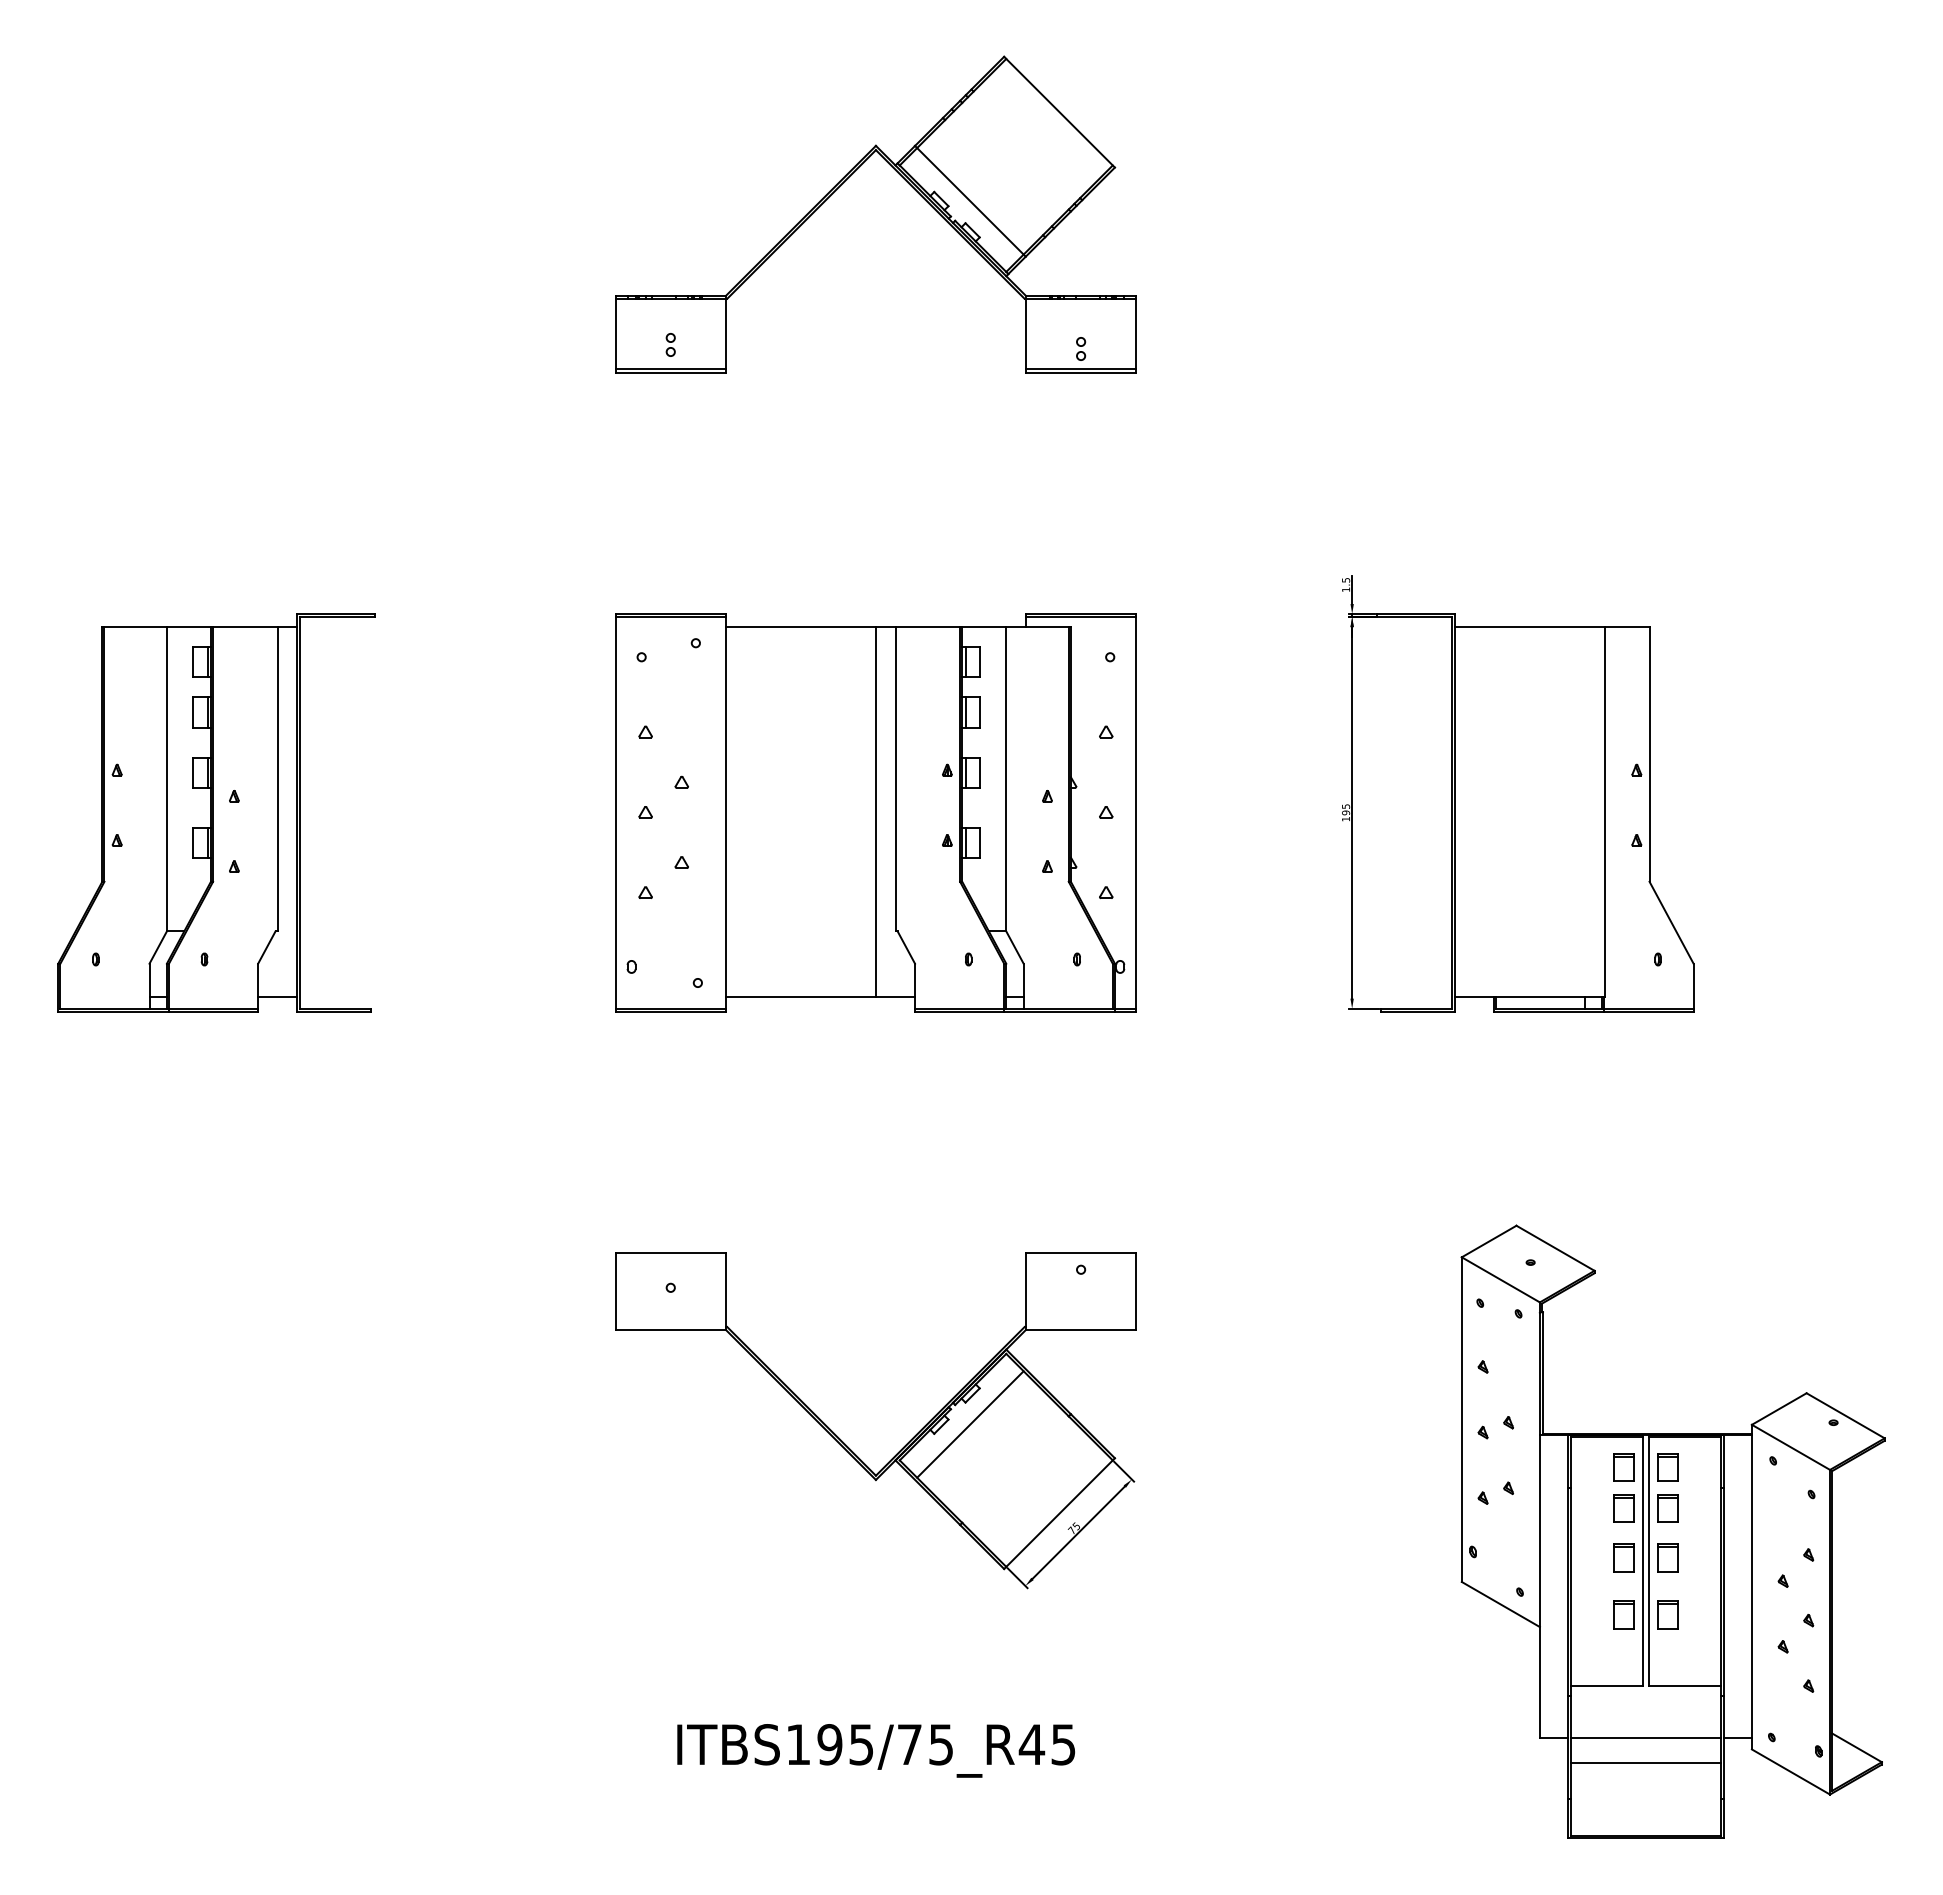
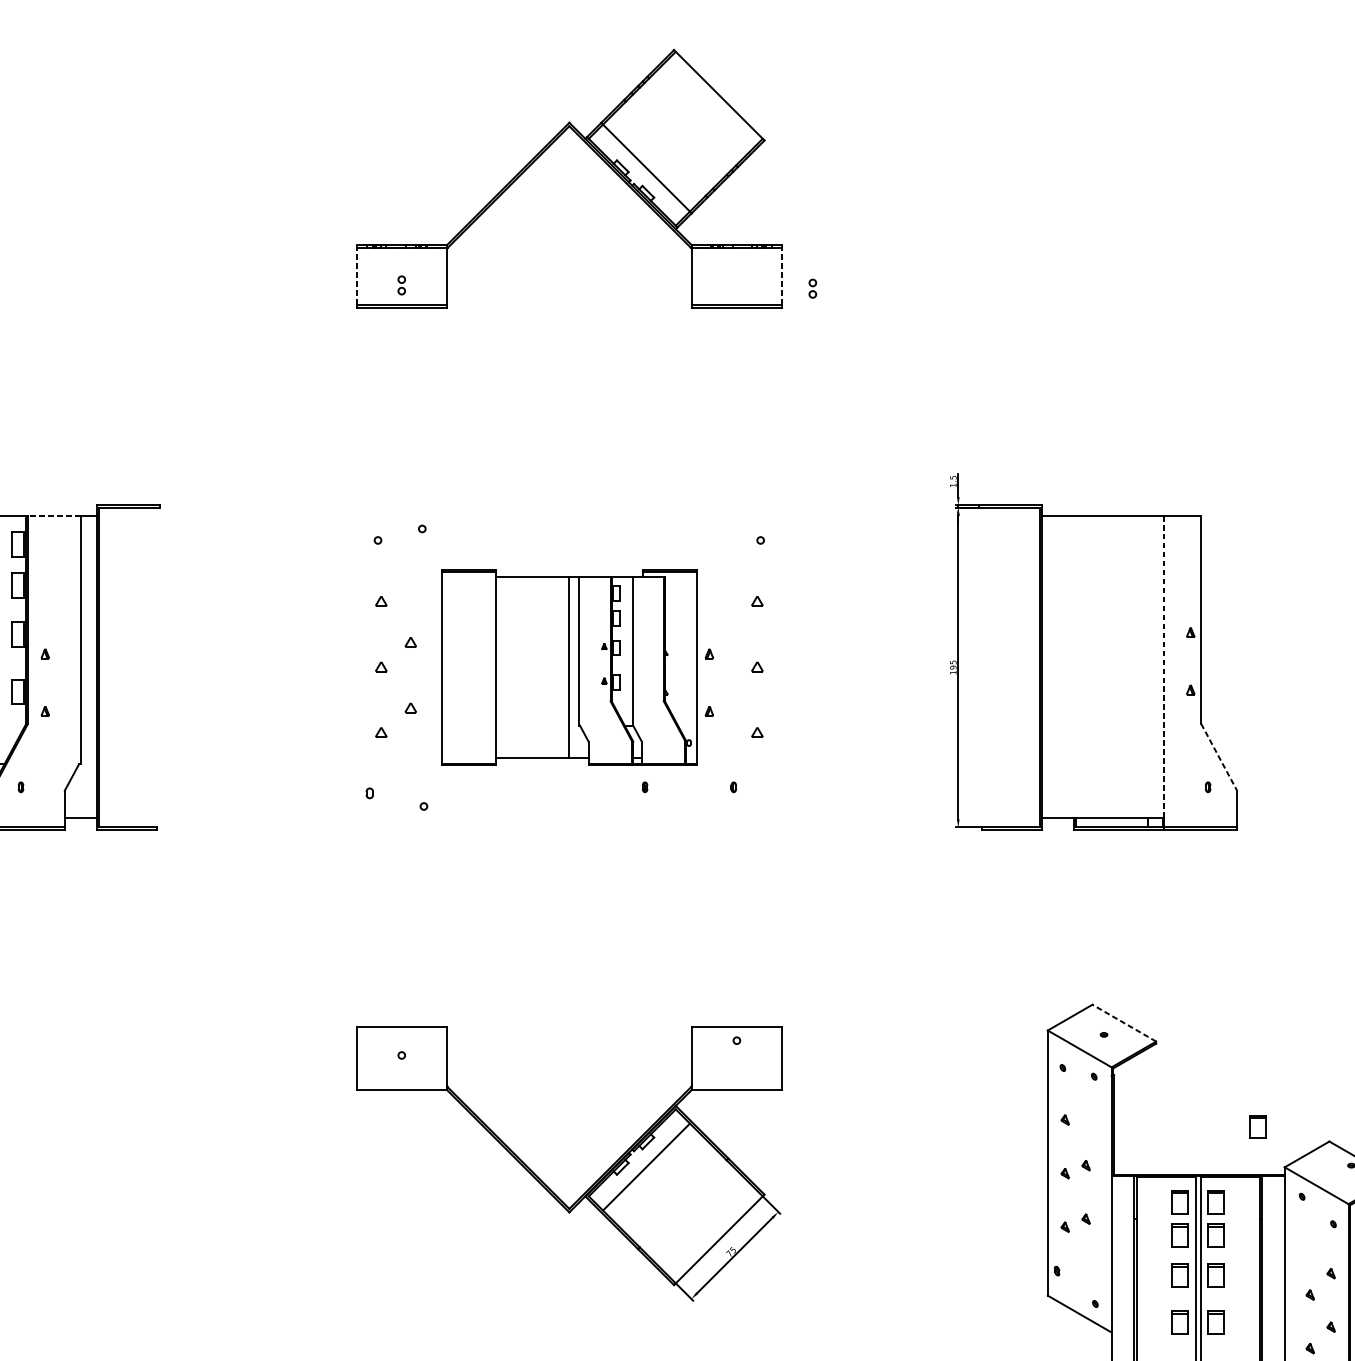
line: (615, 332) -> (356, 275), solid -> dashed
line: (1136, 332) -> (782, 275), solid -> dashed
part: (1081, 348) -> (813, 288), moved
line: (244, 627) -> (53, 516), solid -> dashed
part: (875, 812) -> (568, 667), size x0.6
line: (1604, 812) -> (1164, 667), solid -> dashed
line: (1671, 922) -> (1219, 757), solid -> dashed
line: (1555, 1248) -> (1124, 1023), solid -> dashed
part: (1718, 1375) -> (1257, 1127), added

